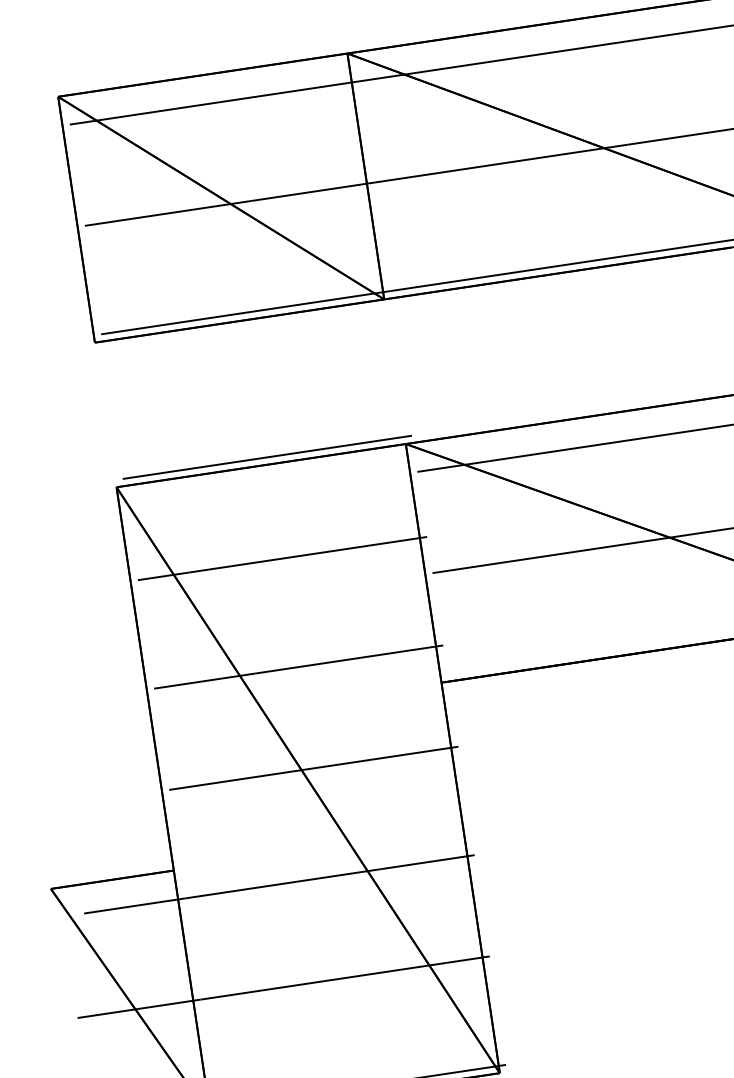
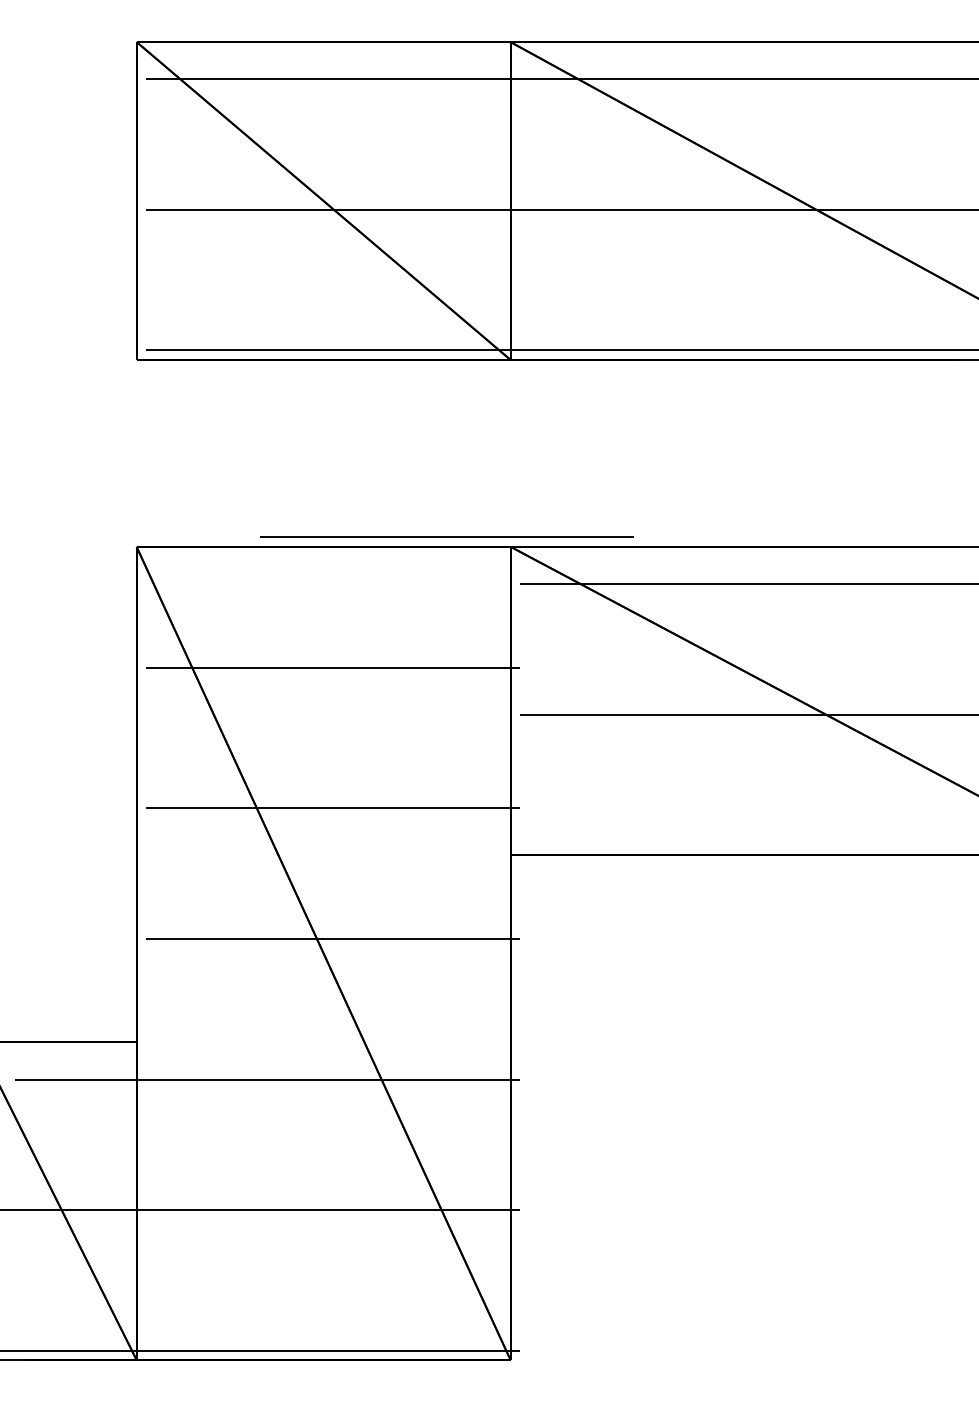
line: (266, 456) -> (446, 536), moved

